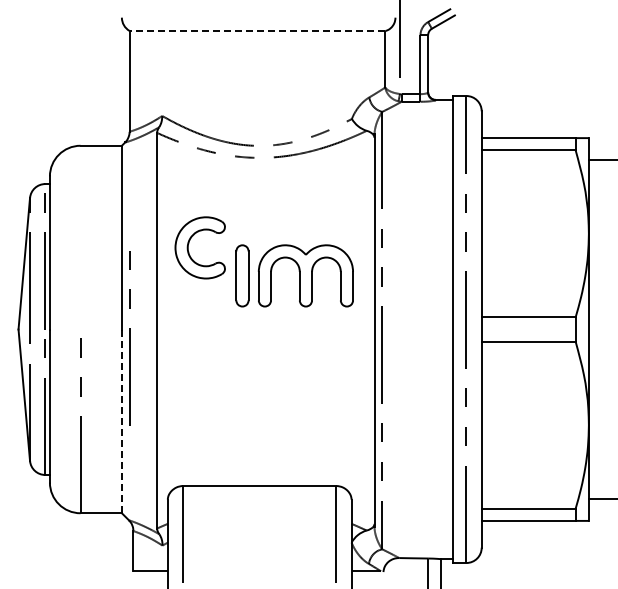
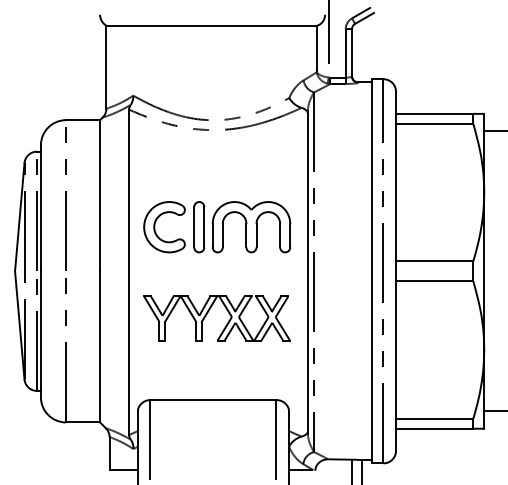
line: (257, 30) -> (211, 25), dashed -> solid
part: (189, 243) -> (155, 223), moved
line: (129, 338) -> (66, 199), moved
part: (254, 378) -> (209, 311), added
line: (121, 421) -> (99, 346), dashed -> solid

